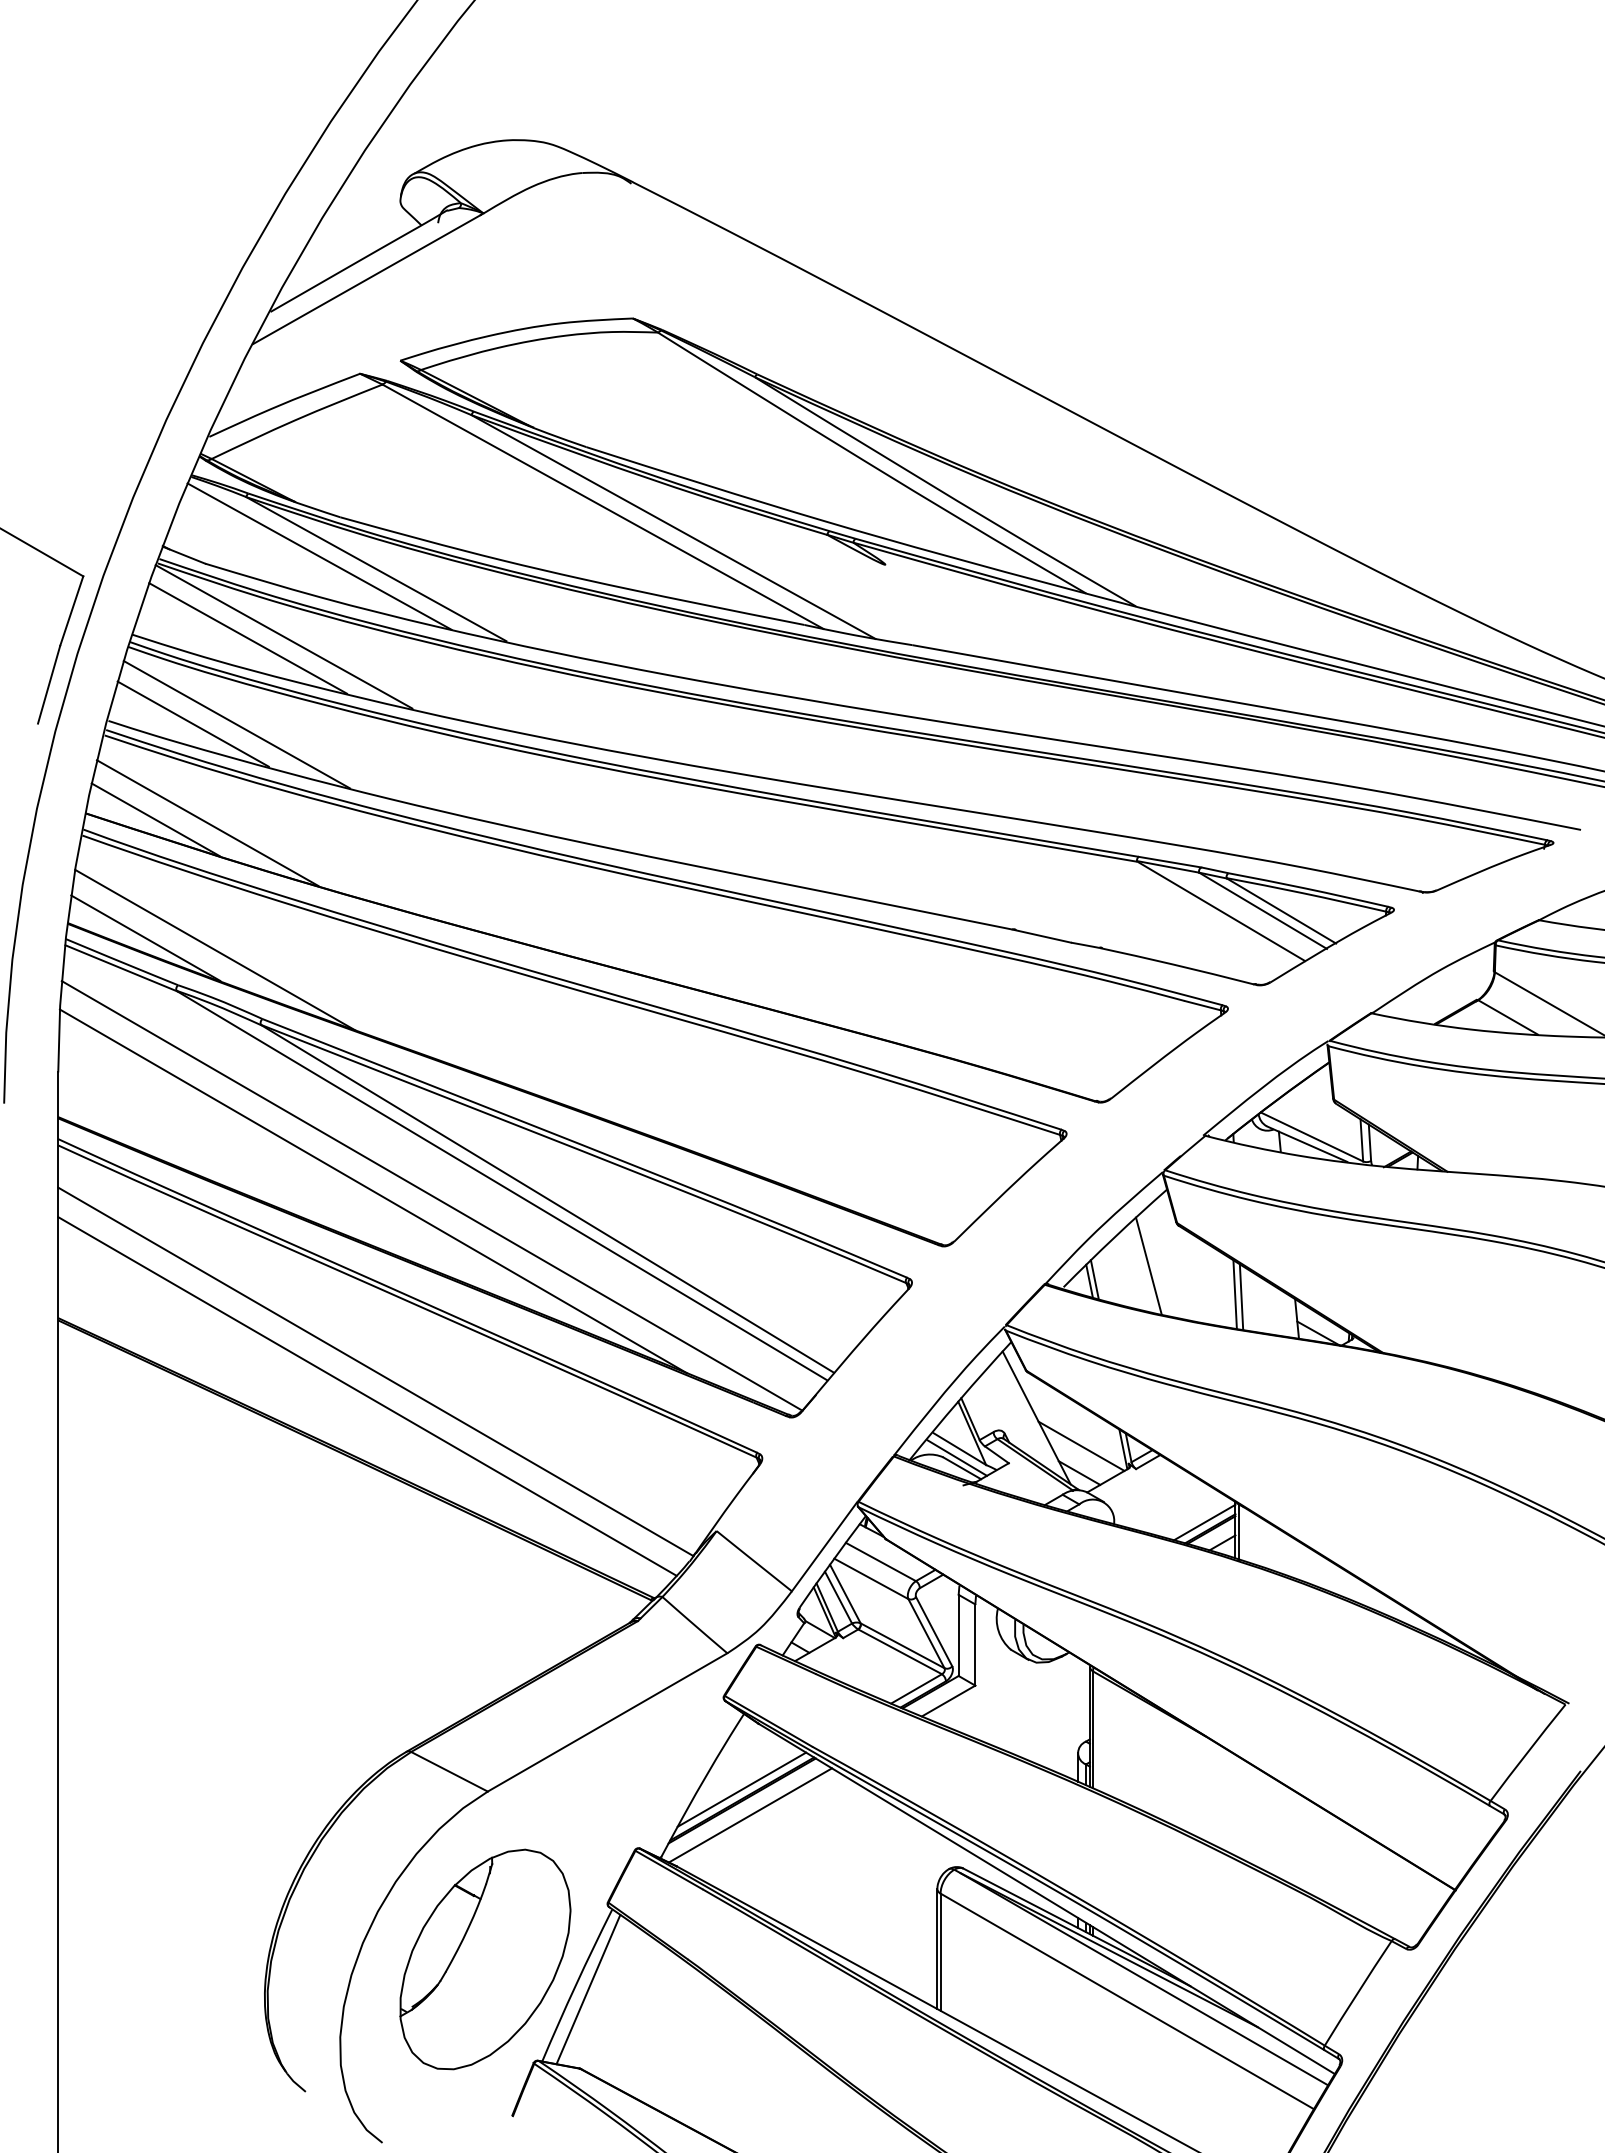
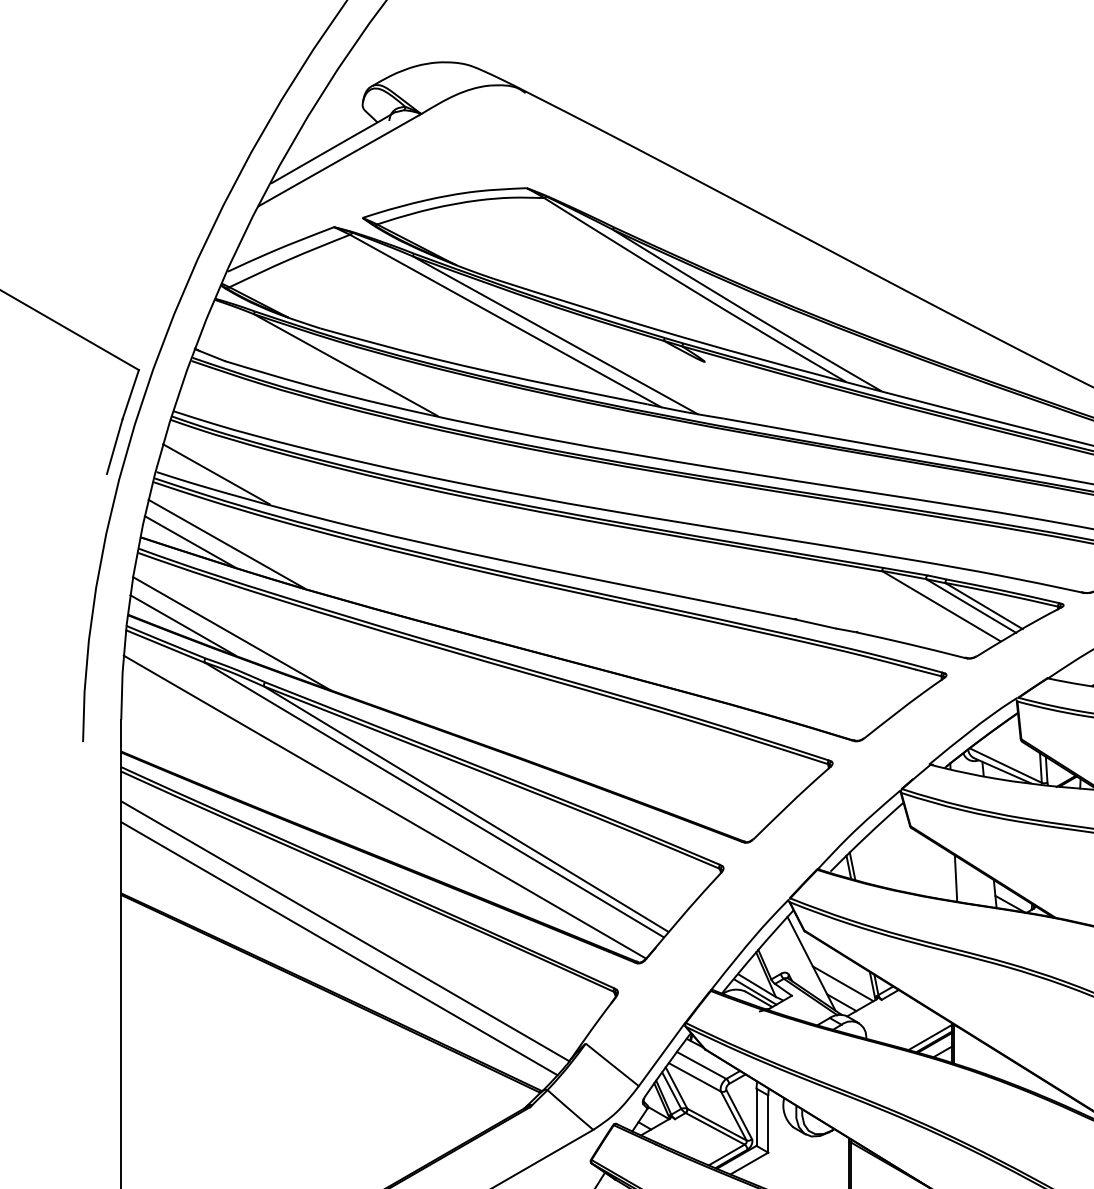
line: (319, 556) -> (305, 356), removed
line: (283, 636) -> (280, 412), removed
line: (247, 638) -> (254, 413), removed
line: (236, 724) -> (247, 474), removed
line: (373, 1191) -> (343, 804), removed
line: (1148, 1265) -> (890, 856), removed
line: (1234, 1294) -> (951, 876), removed

